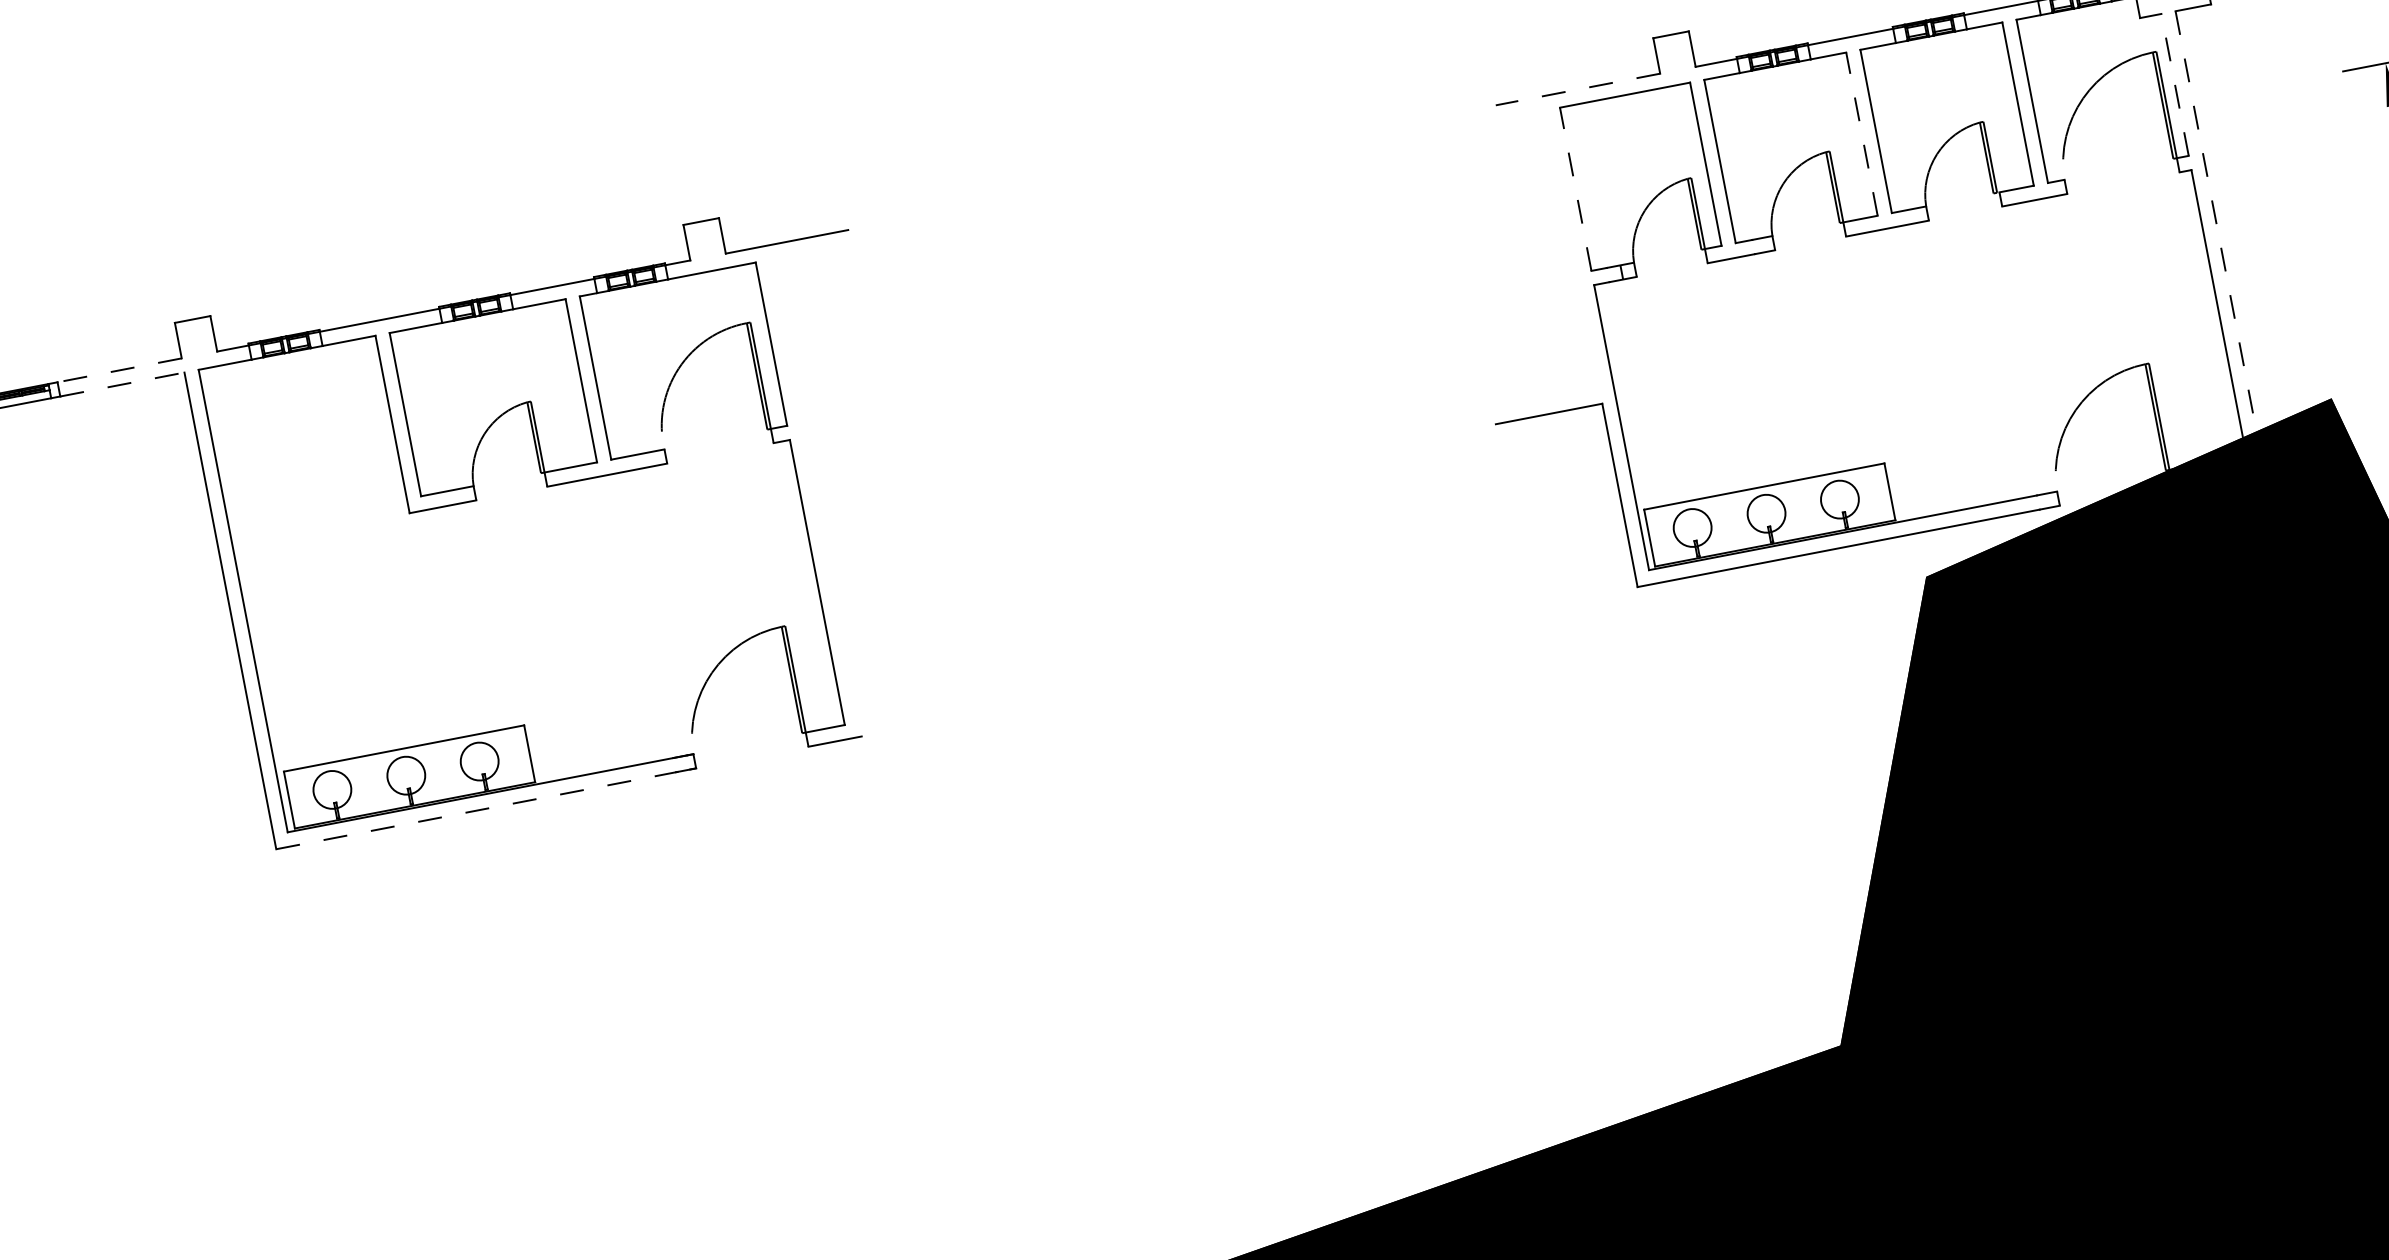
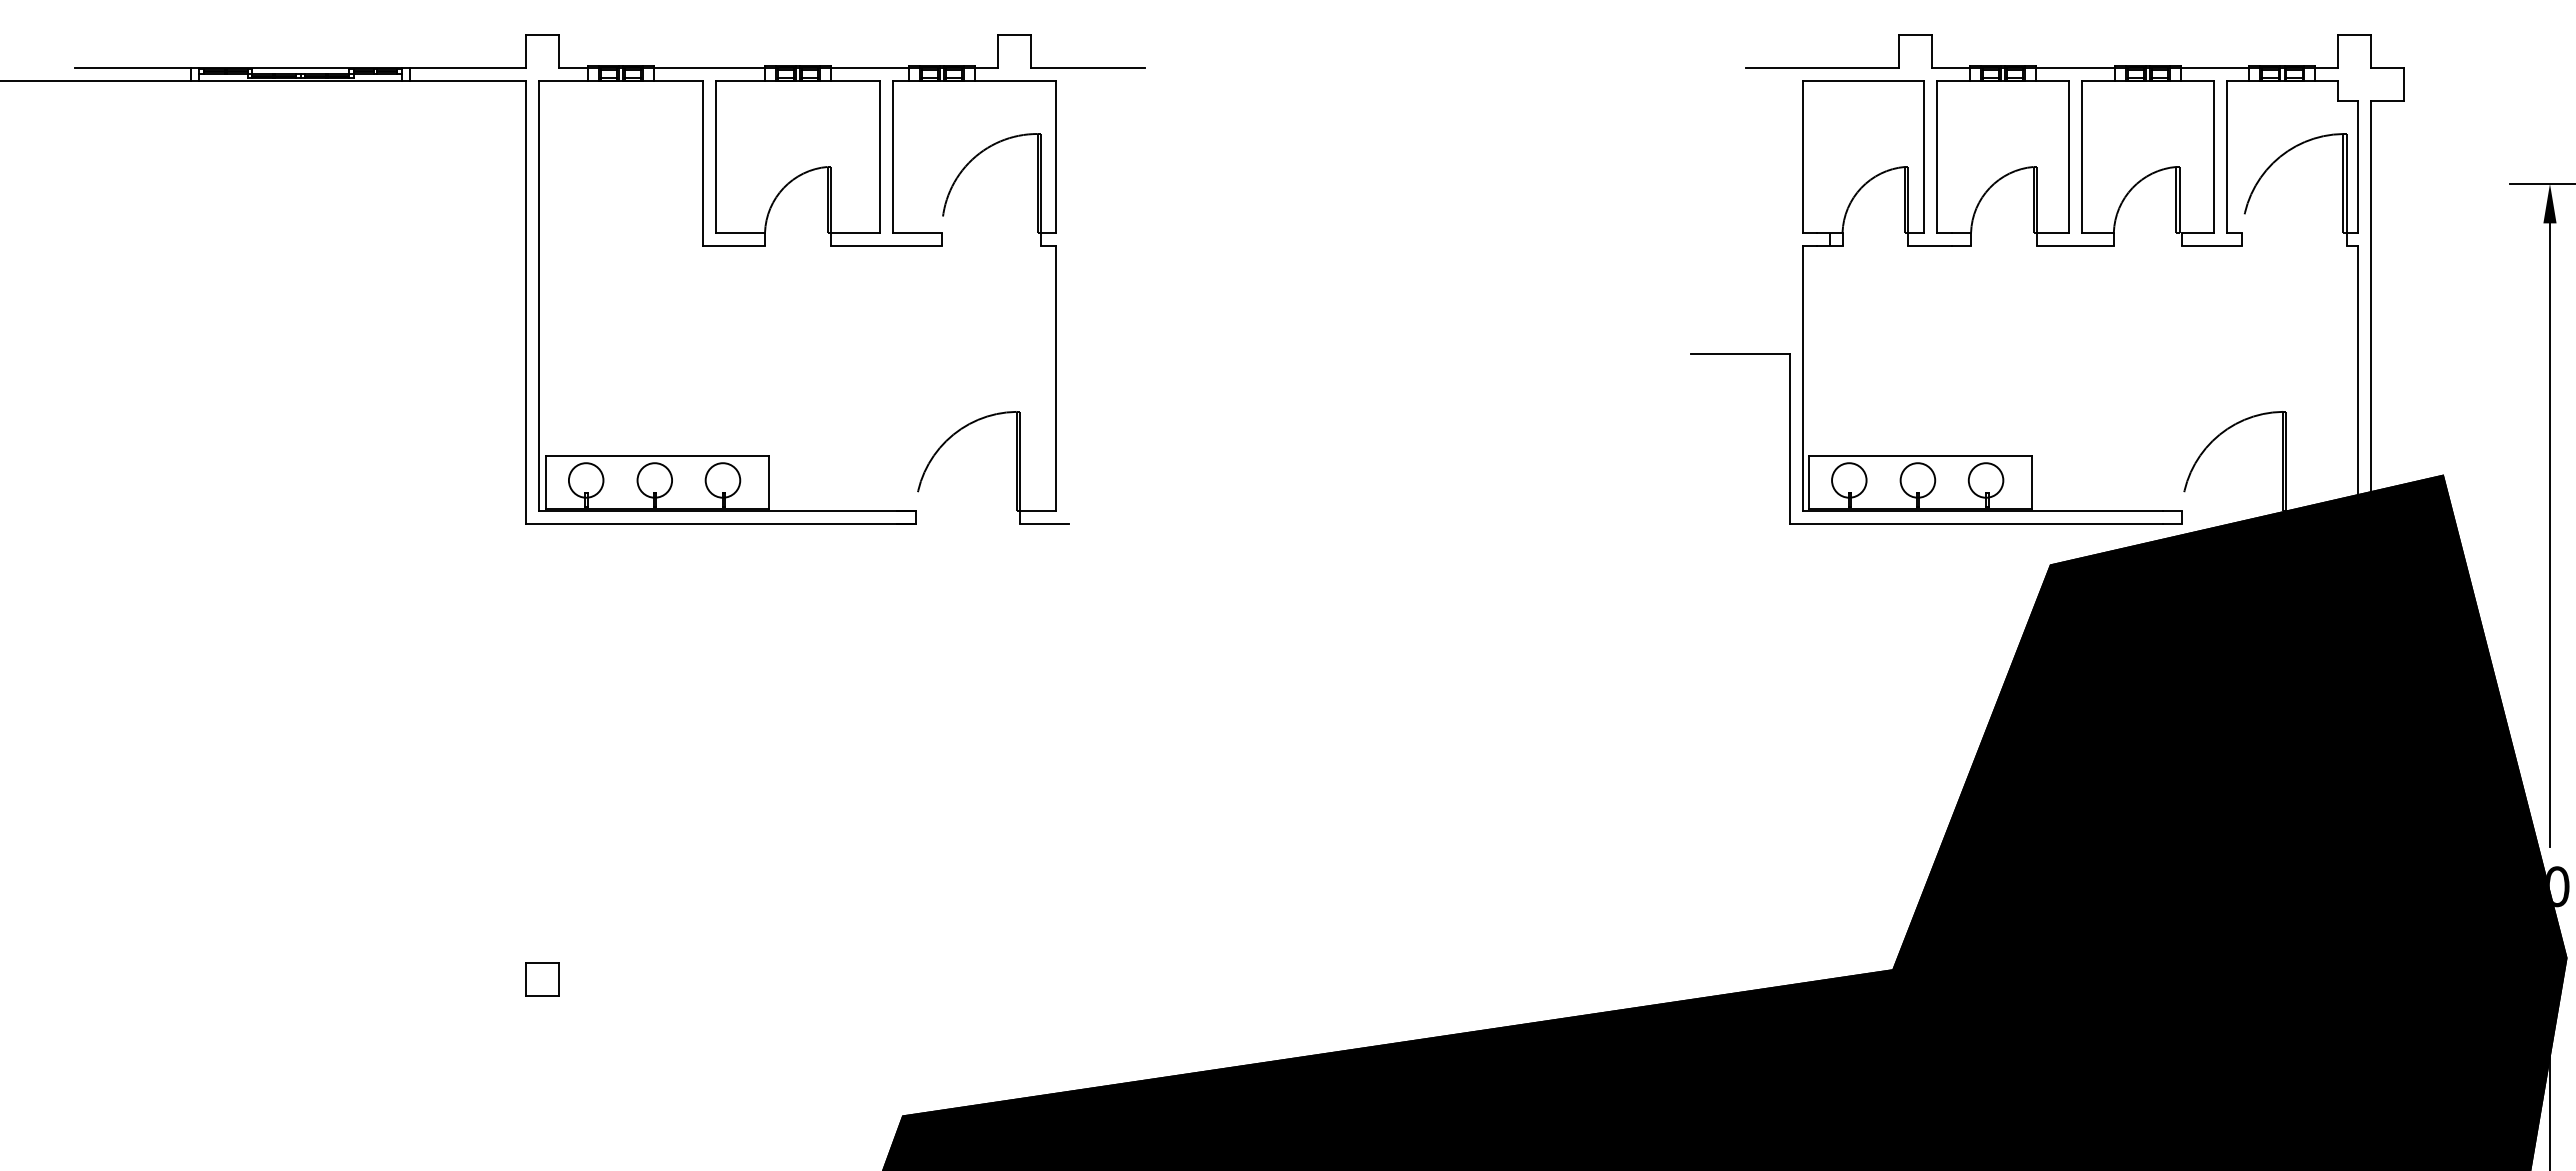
line: (2174, 84) -> (2357, 166), dashed -> solid
line: (1577, 90) -> (1821, 68), dashed -> solid
line: (1861, 134) -> (2068, 157), dashed -> solid
line: (1576, 189) -> (1803, 157), dashed -> solid
line: (2217, 230) -> (2370, 304), dashed -> solid
line: (120, 370) -> (468, 68), dashed -> solid
line: (122, 384) -> (468, 81), dashed -> solid
line: (483, 808) -> (718, 523), dashed -> solid

